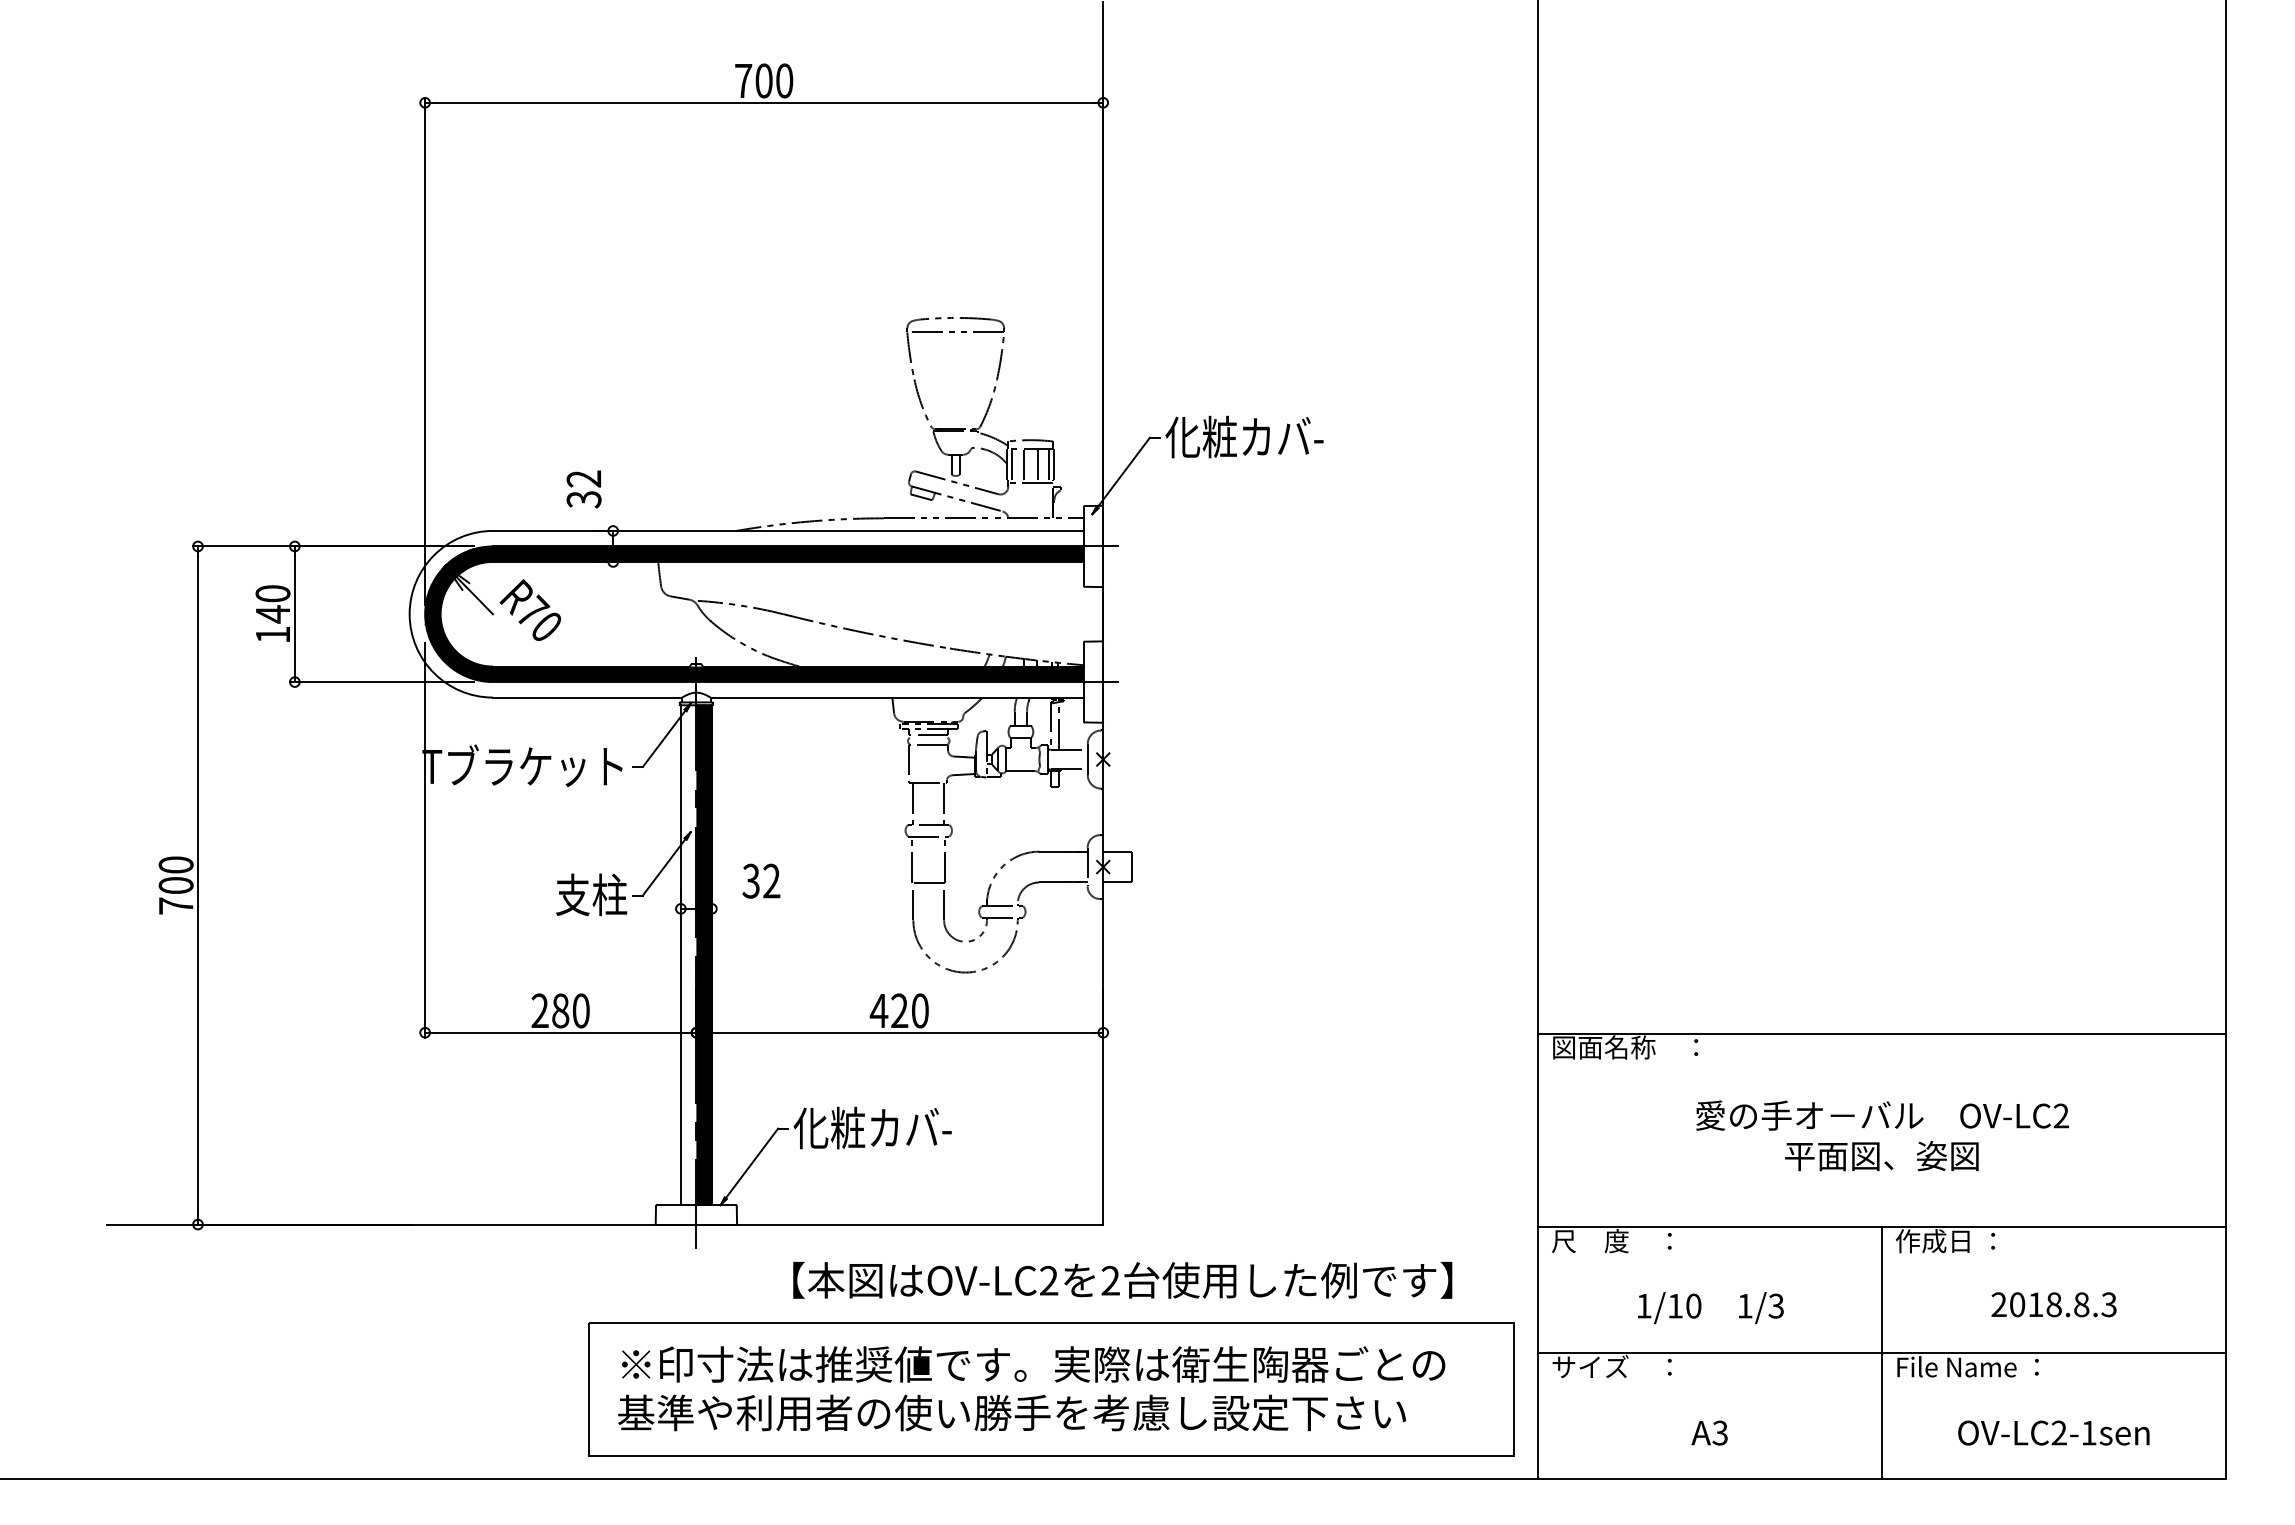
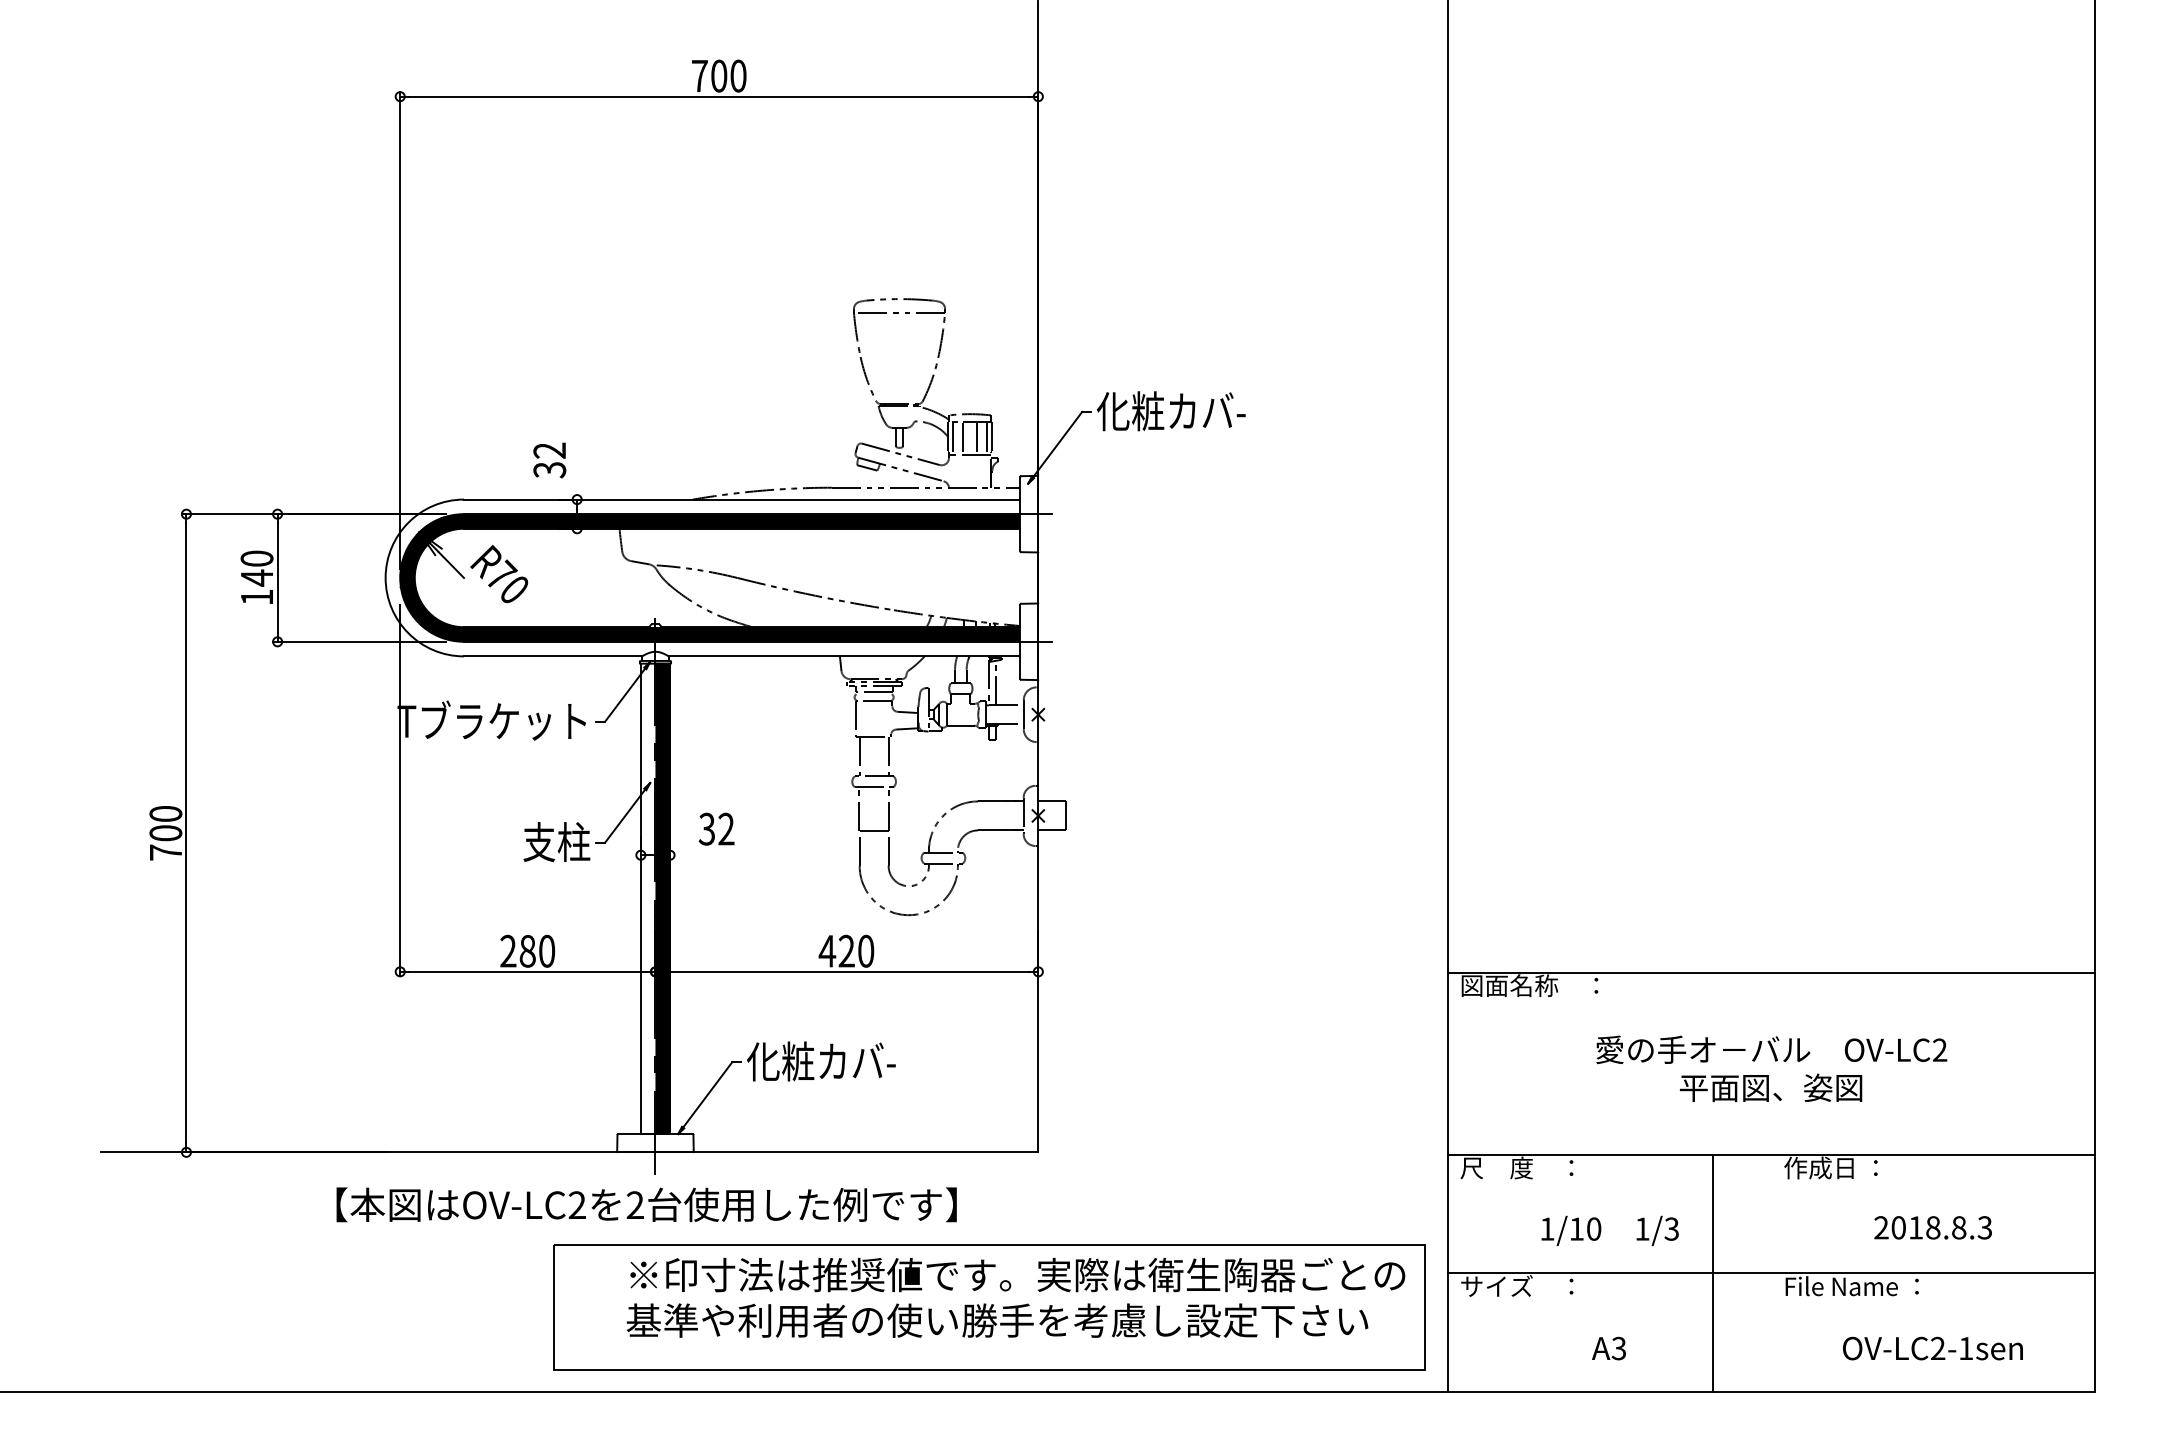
text: (1122, 1279) -> (646, 1204), moved
line: (1882, 1352) -> (1712, 1272), moved
text: (1031, 1388) -> (1015, 1297), moved

